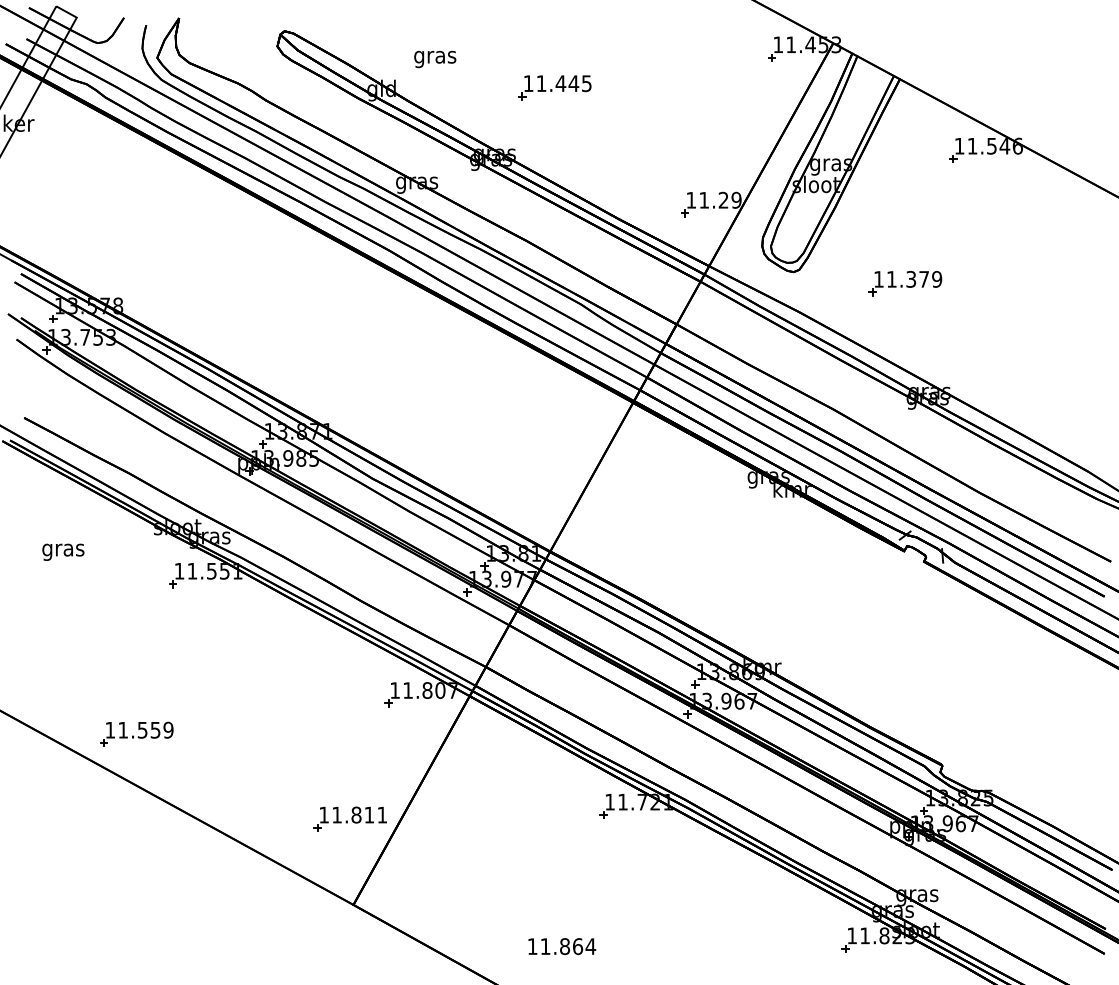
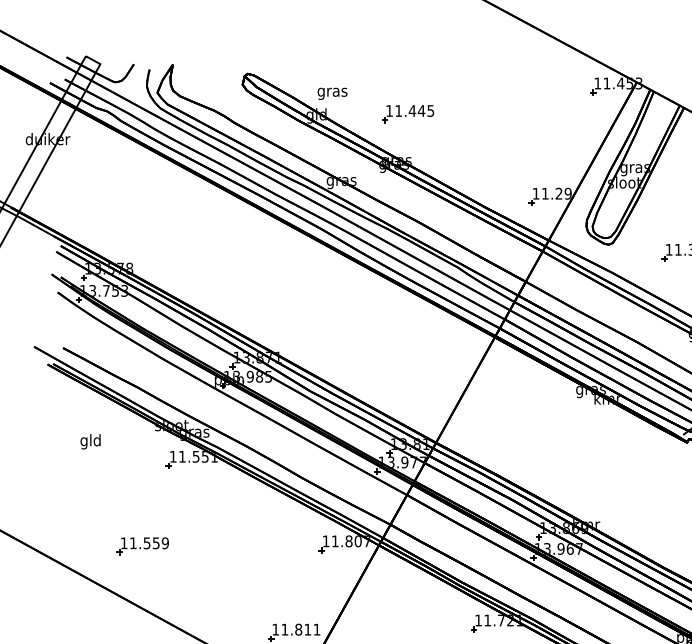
text: (435, 59) -> (332, 93), moved
part: (554, 87) -> (407, 113), moved
text: (63, 549) -> (90, 441), gras -> gld
part: (136, 733) -> (142, 545), moved

